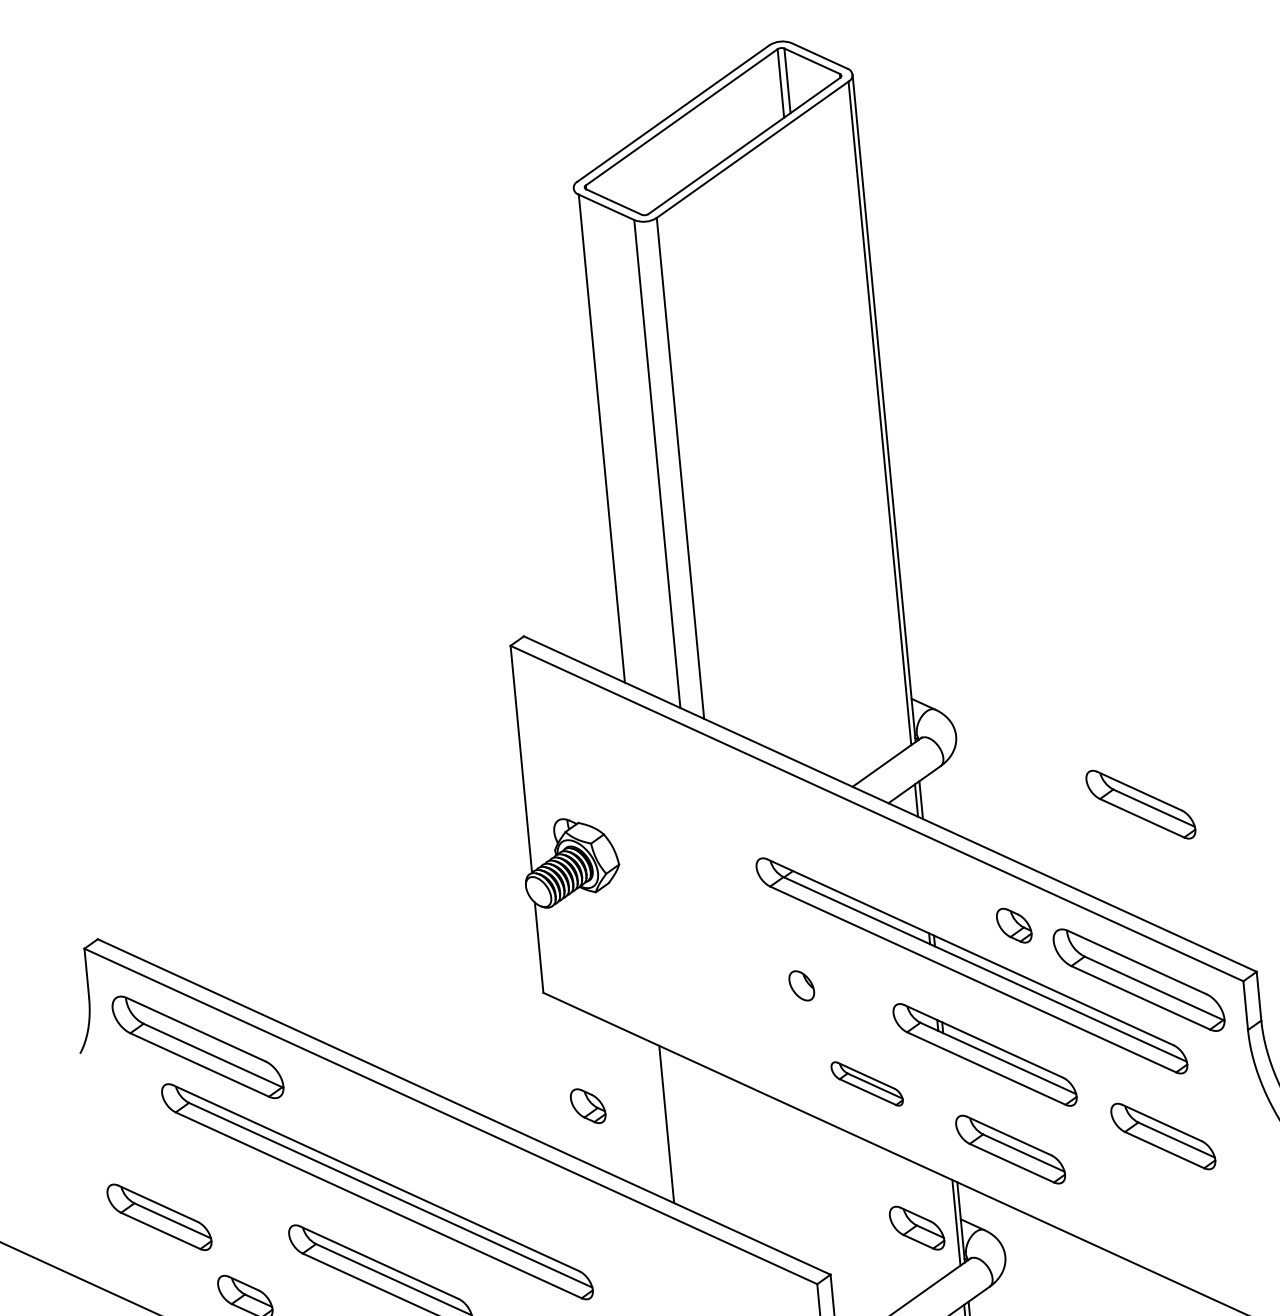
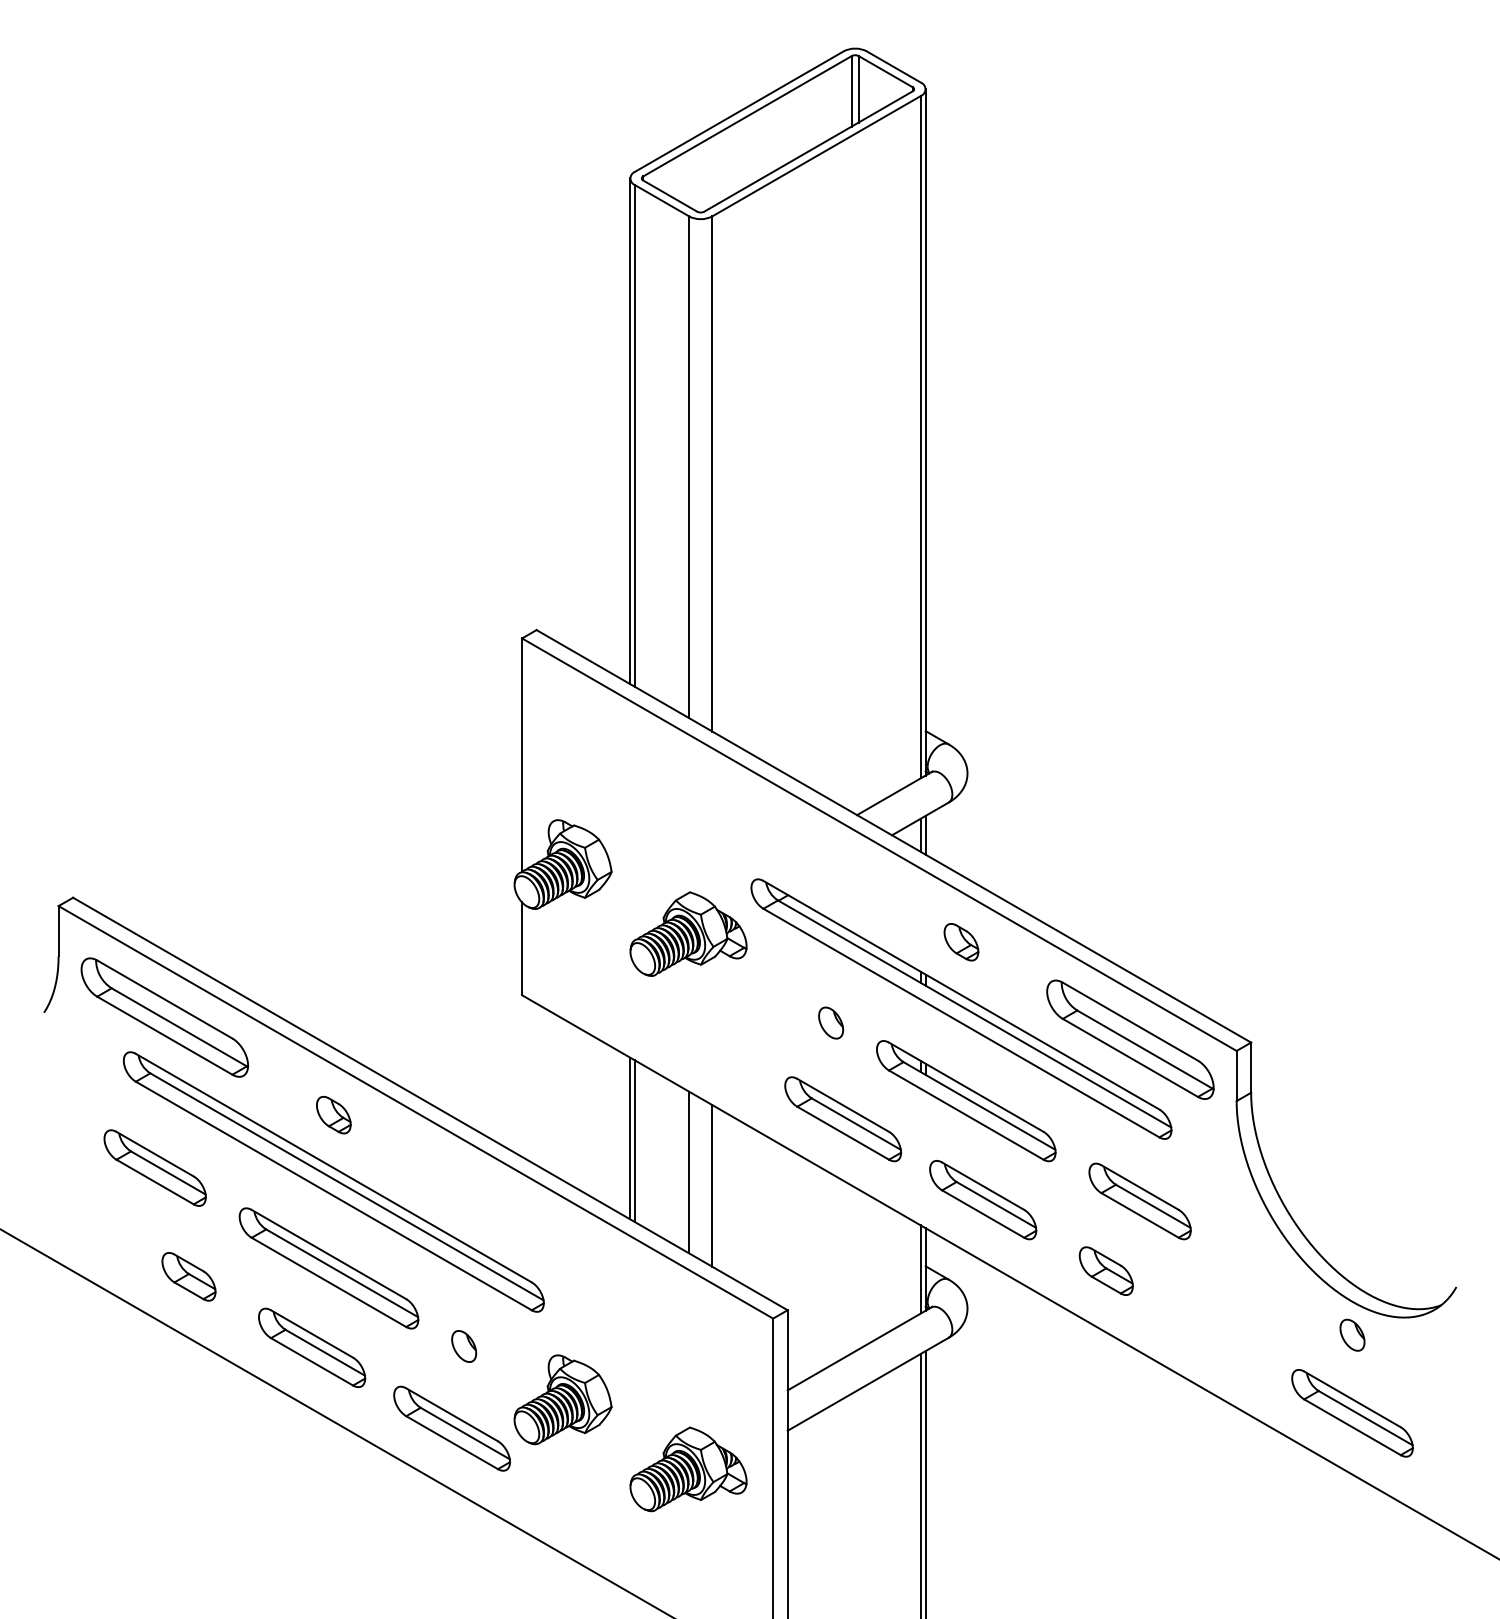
line: (597, 434) -> (630, 431), added
part: (1141, 805) -> (1149, 861), removed
part: (699, 917) -> (688, 933), added
part: (1014, 925) -> (961, 942), moved
part: (801, 985) -> (830, 1022), moved
part: (867, 1084) -> (843, 1119), size x1.67
part: (587, 1105) -> (333, 1114), moved
line: (661, 1122) -> (630, 1138), added
line: (722, 1149) -> (689, 1172), added
line: (746, 1160) -> (712, 1185), added
part: (158, 1216) -> (154, 1167), moved
part: (916, 1227) -> (1105, 1270), moved

